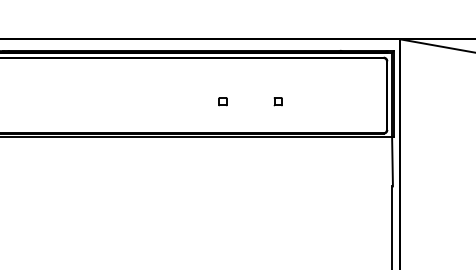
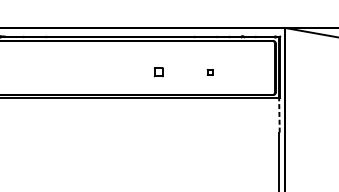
part: (222, 101) -> (158, 72), size x1.6
part: (277, 101) -> (209, 72), moved
line: (392, 161) -> (279, 114), solid -> dashed

